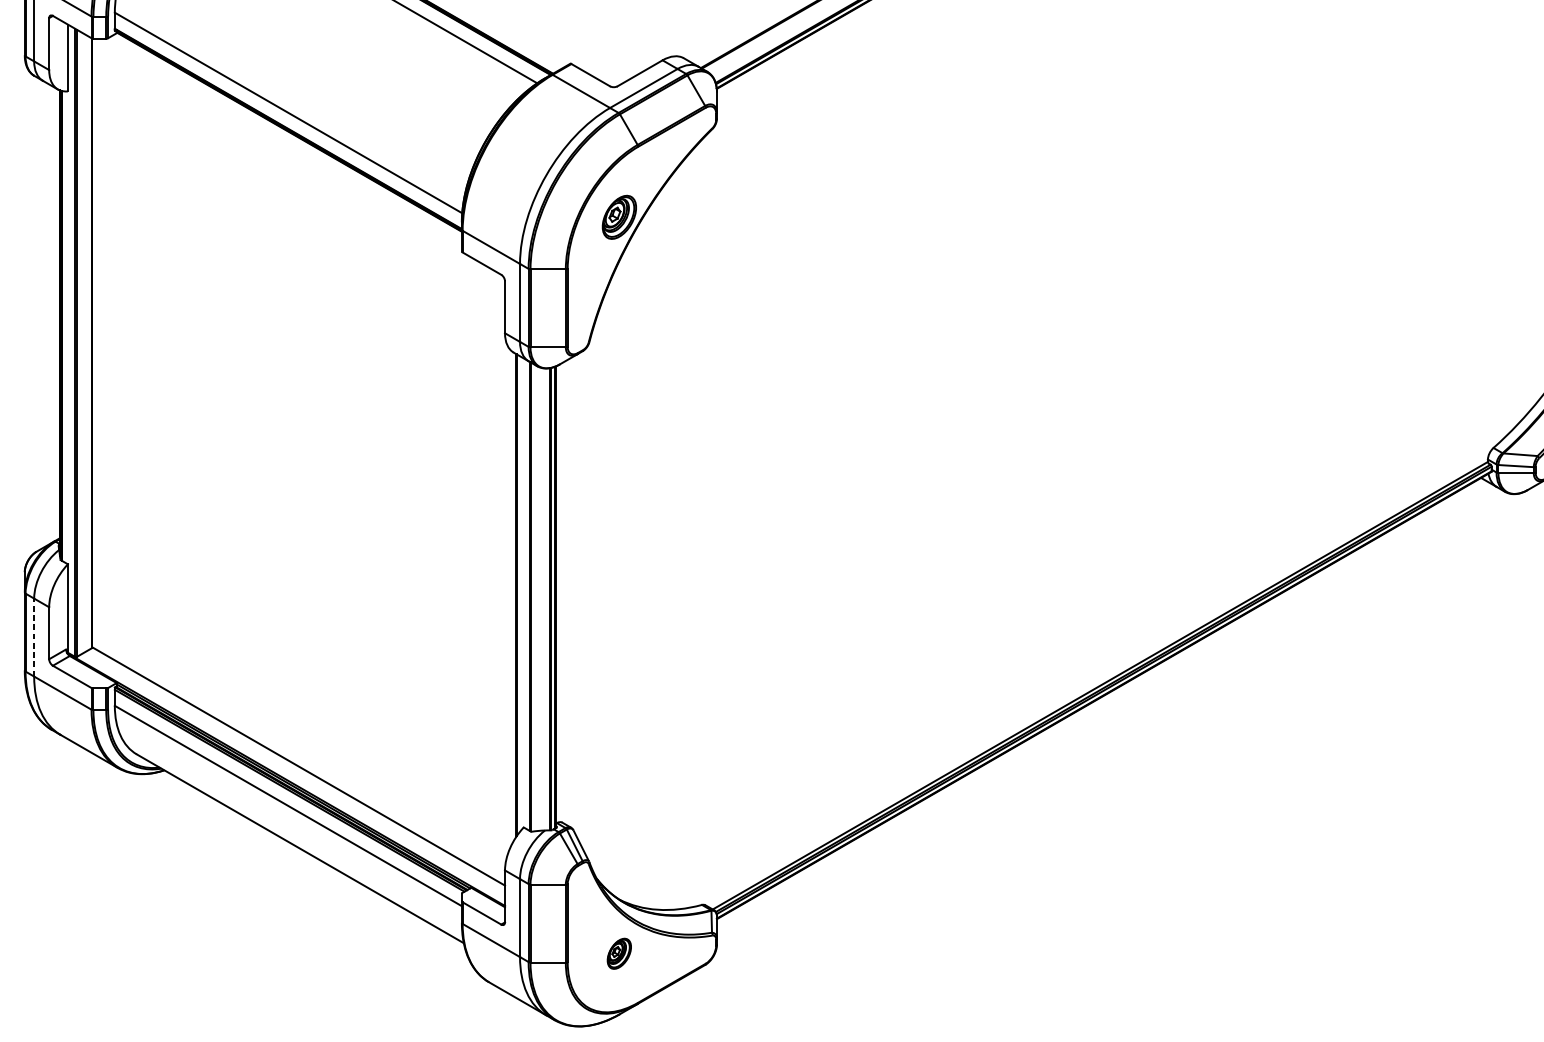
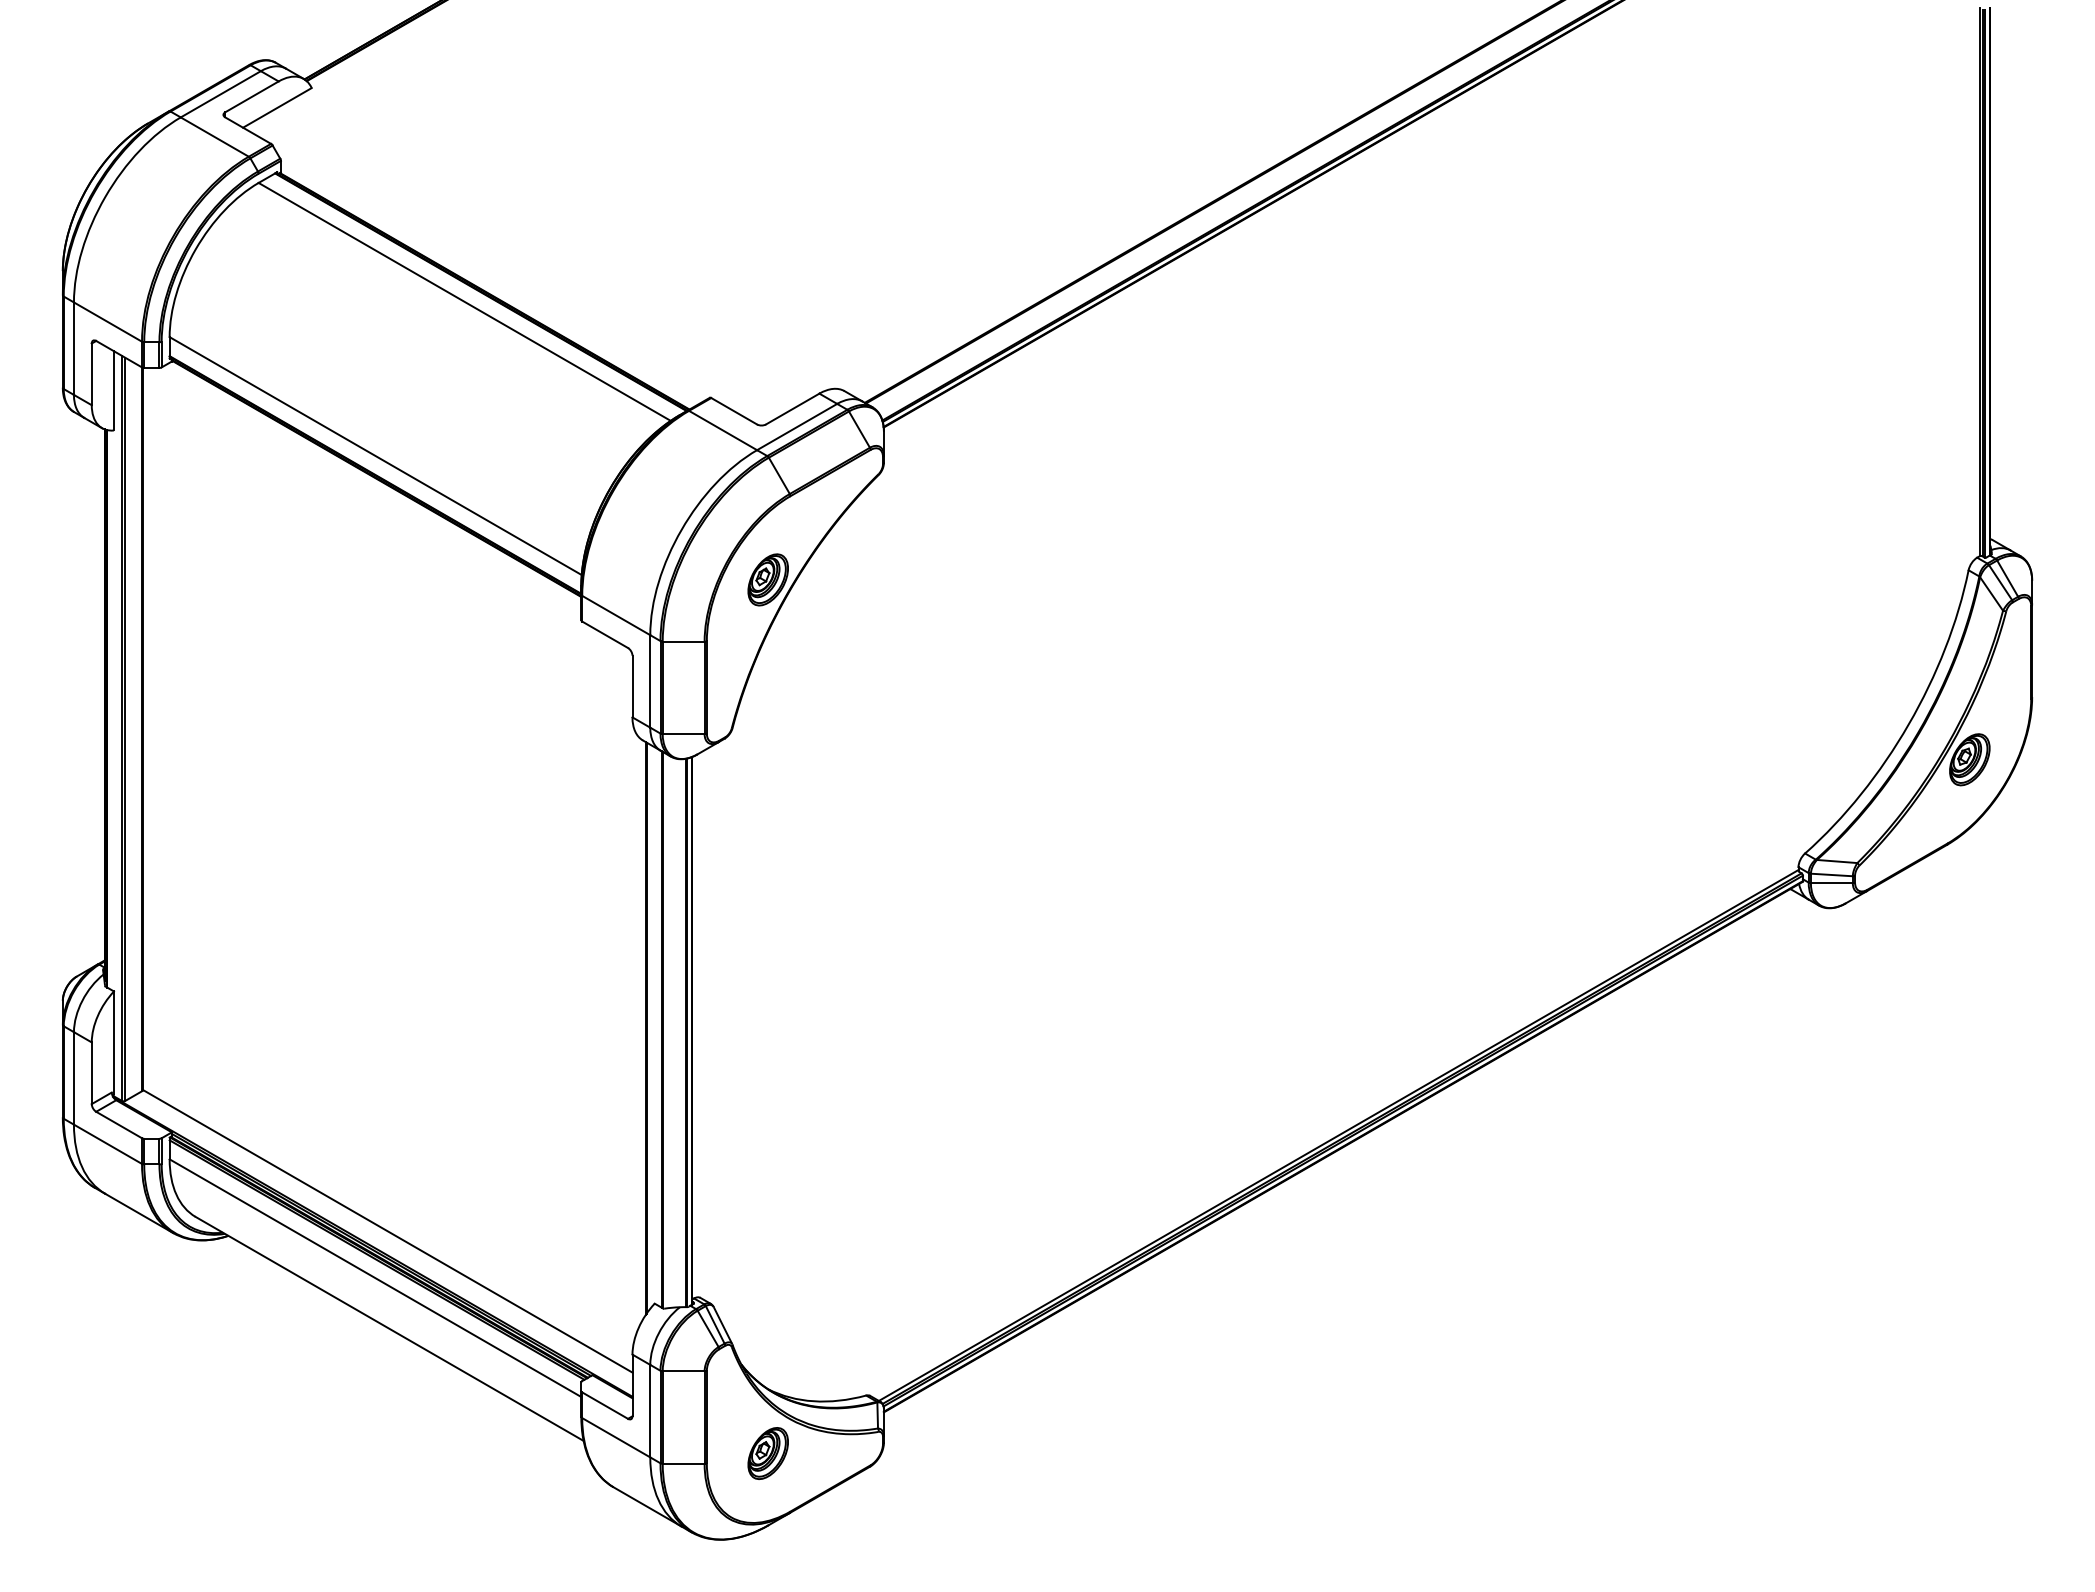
line: (33, 636) -> (73, 1077), dashed -> solid
part: (618, 953) -> (767, 1453), size x1.43

